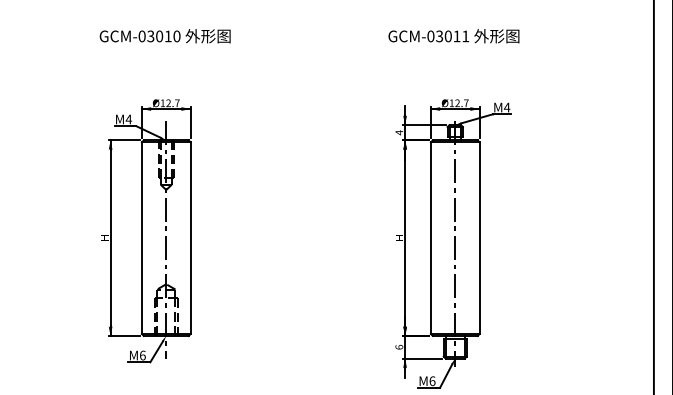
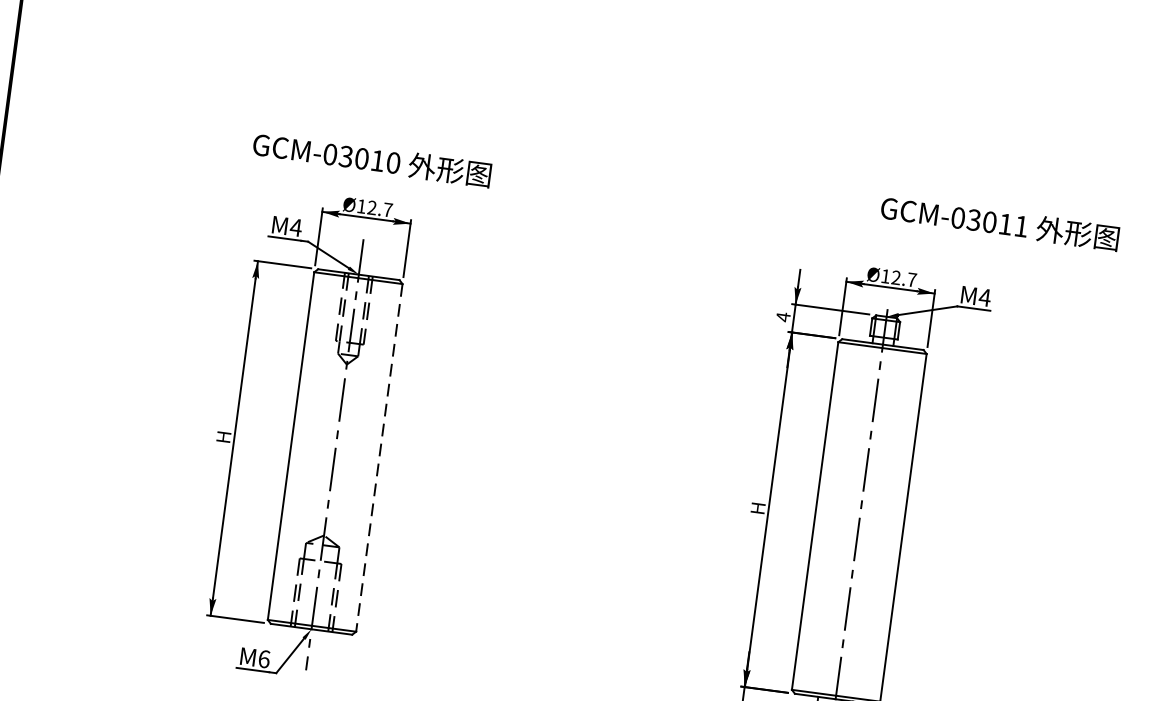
text: (164, 36) -> (370, 160), moved
text: (453, 36) -> (999, 223), moved
line: (190, 238) -> (379, 458), solid -> dashed

